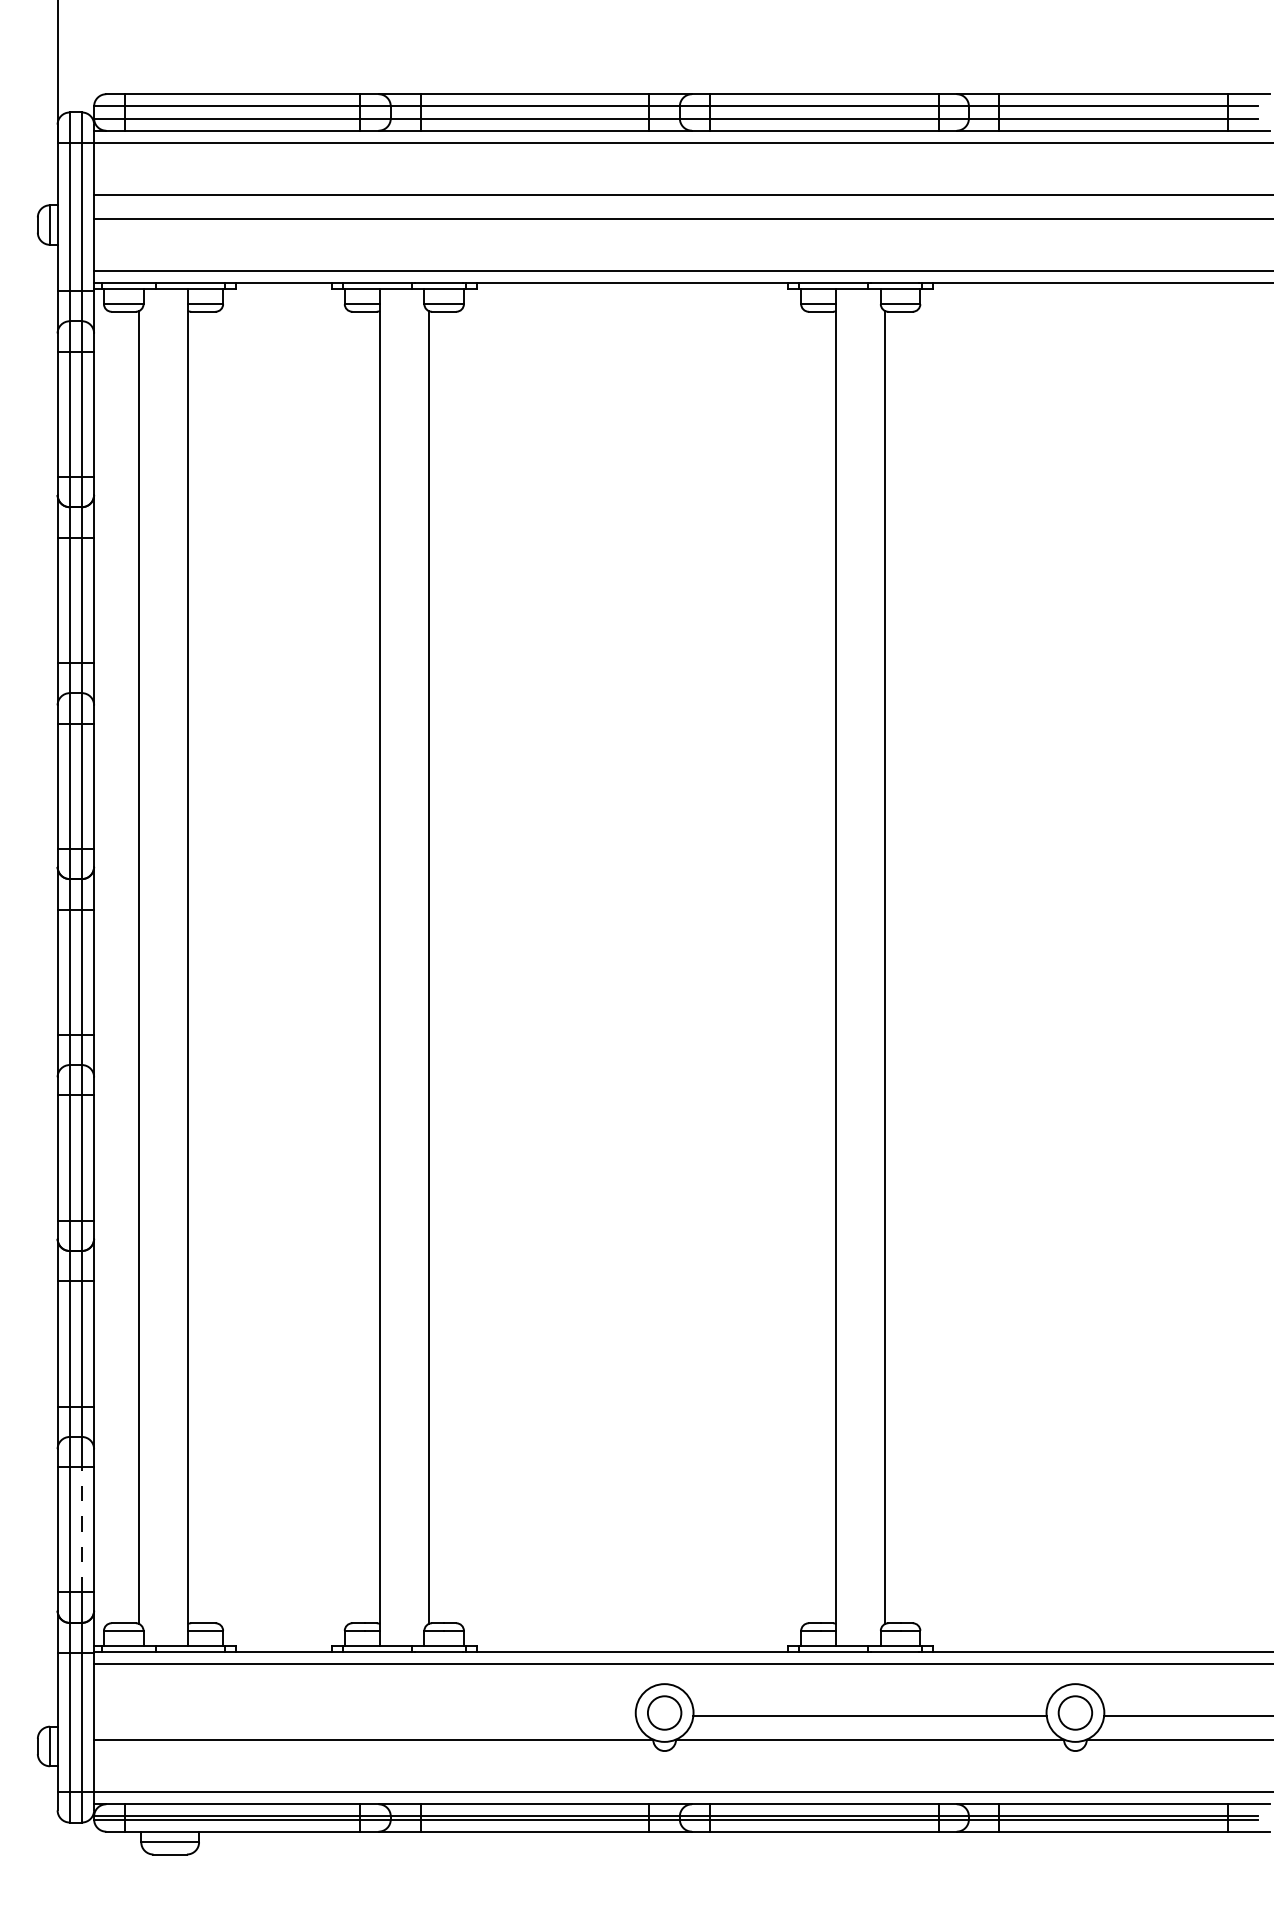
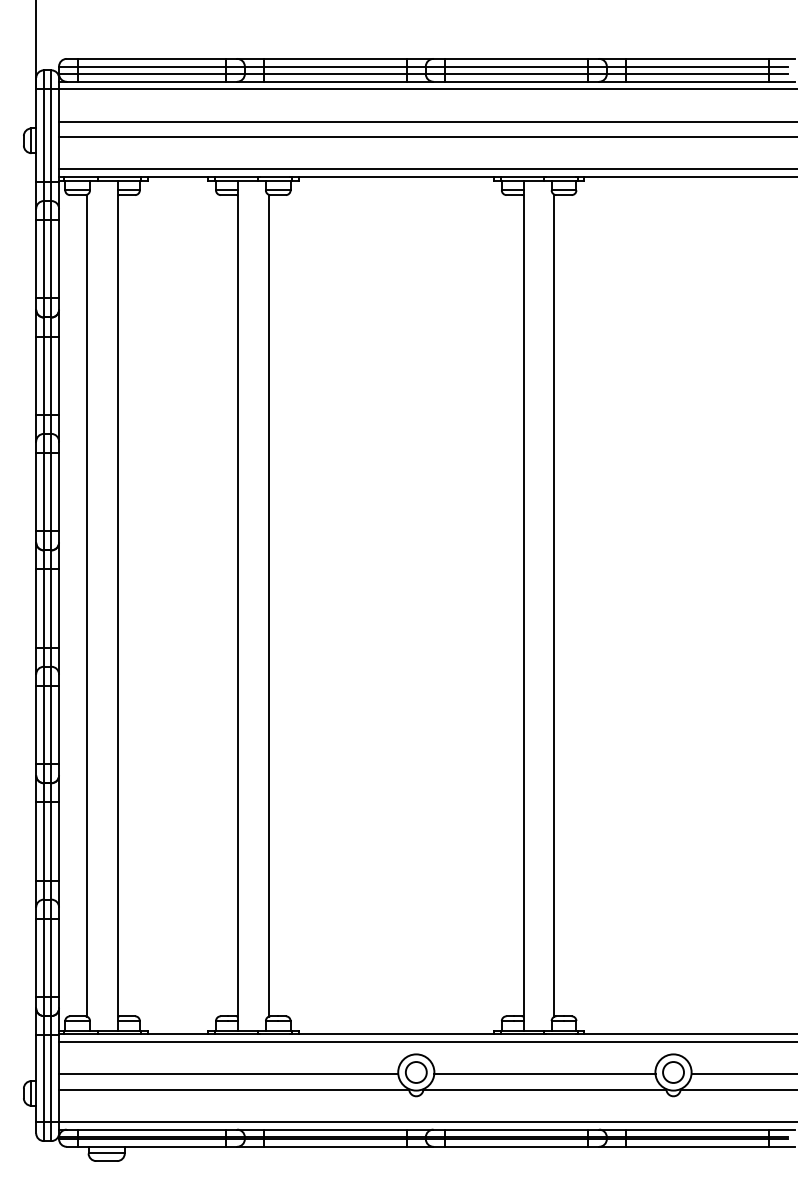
line: (82, 1529) -> (51, 957), dashed -> solid
line: (364, 1716) -> (228, 1074), added

